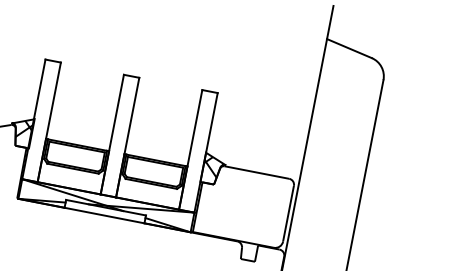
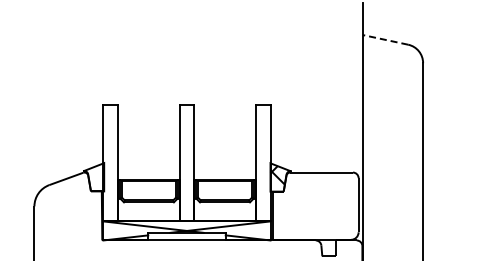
line: (349, 48) -> (385, 39), solid -> dashed
hatch: (24, 129) -> (96, 174), removed

